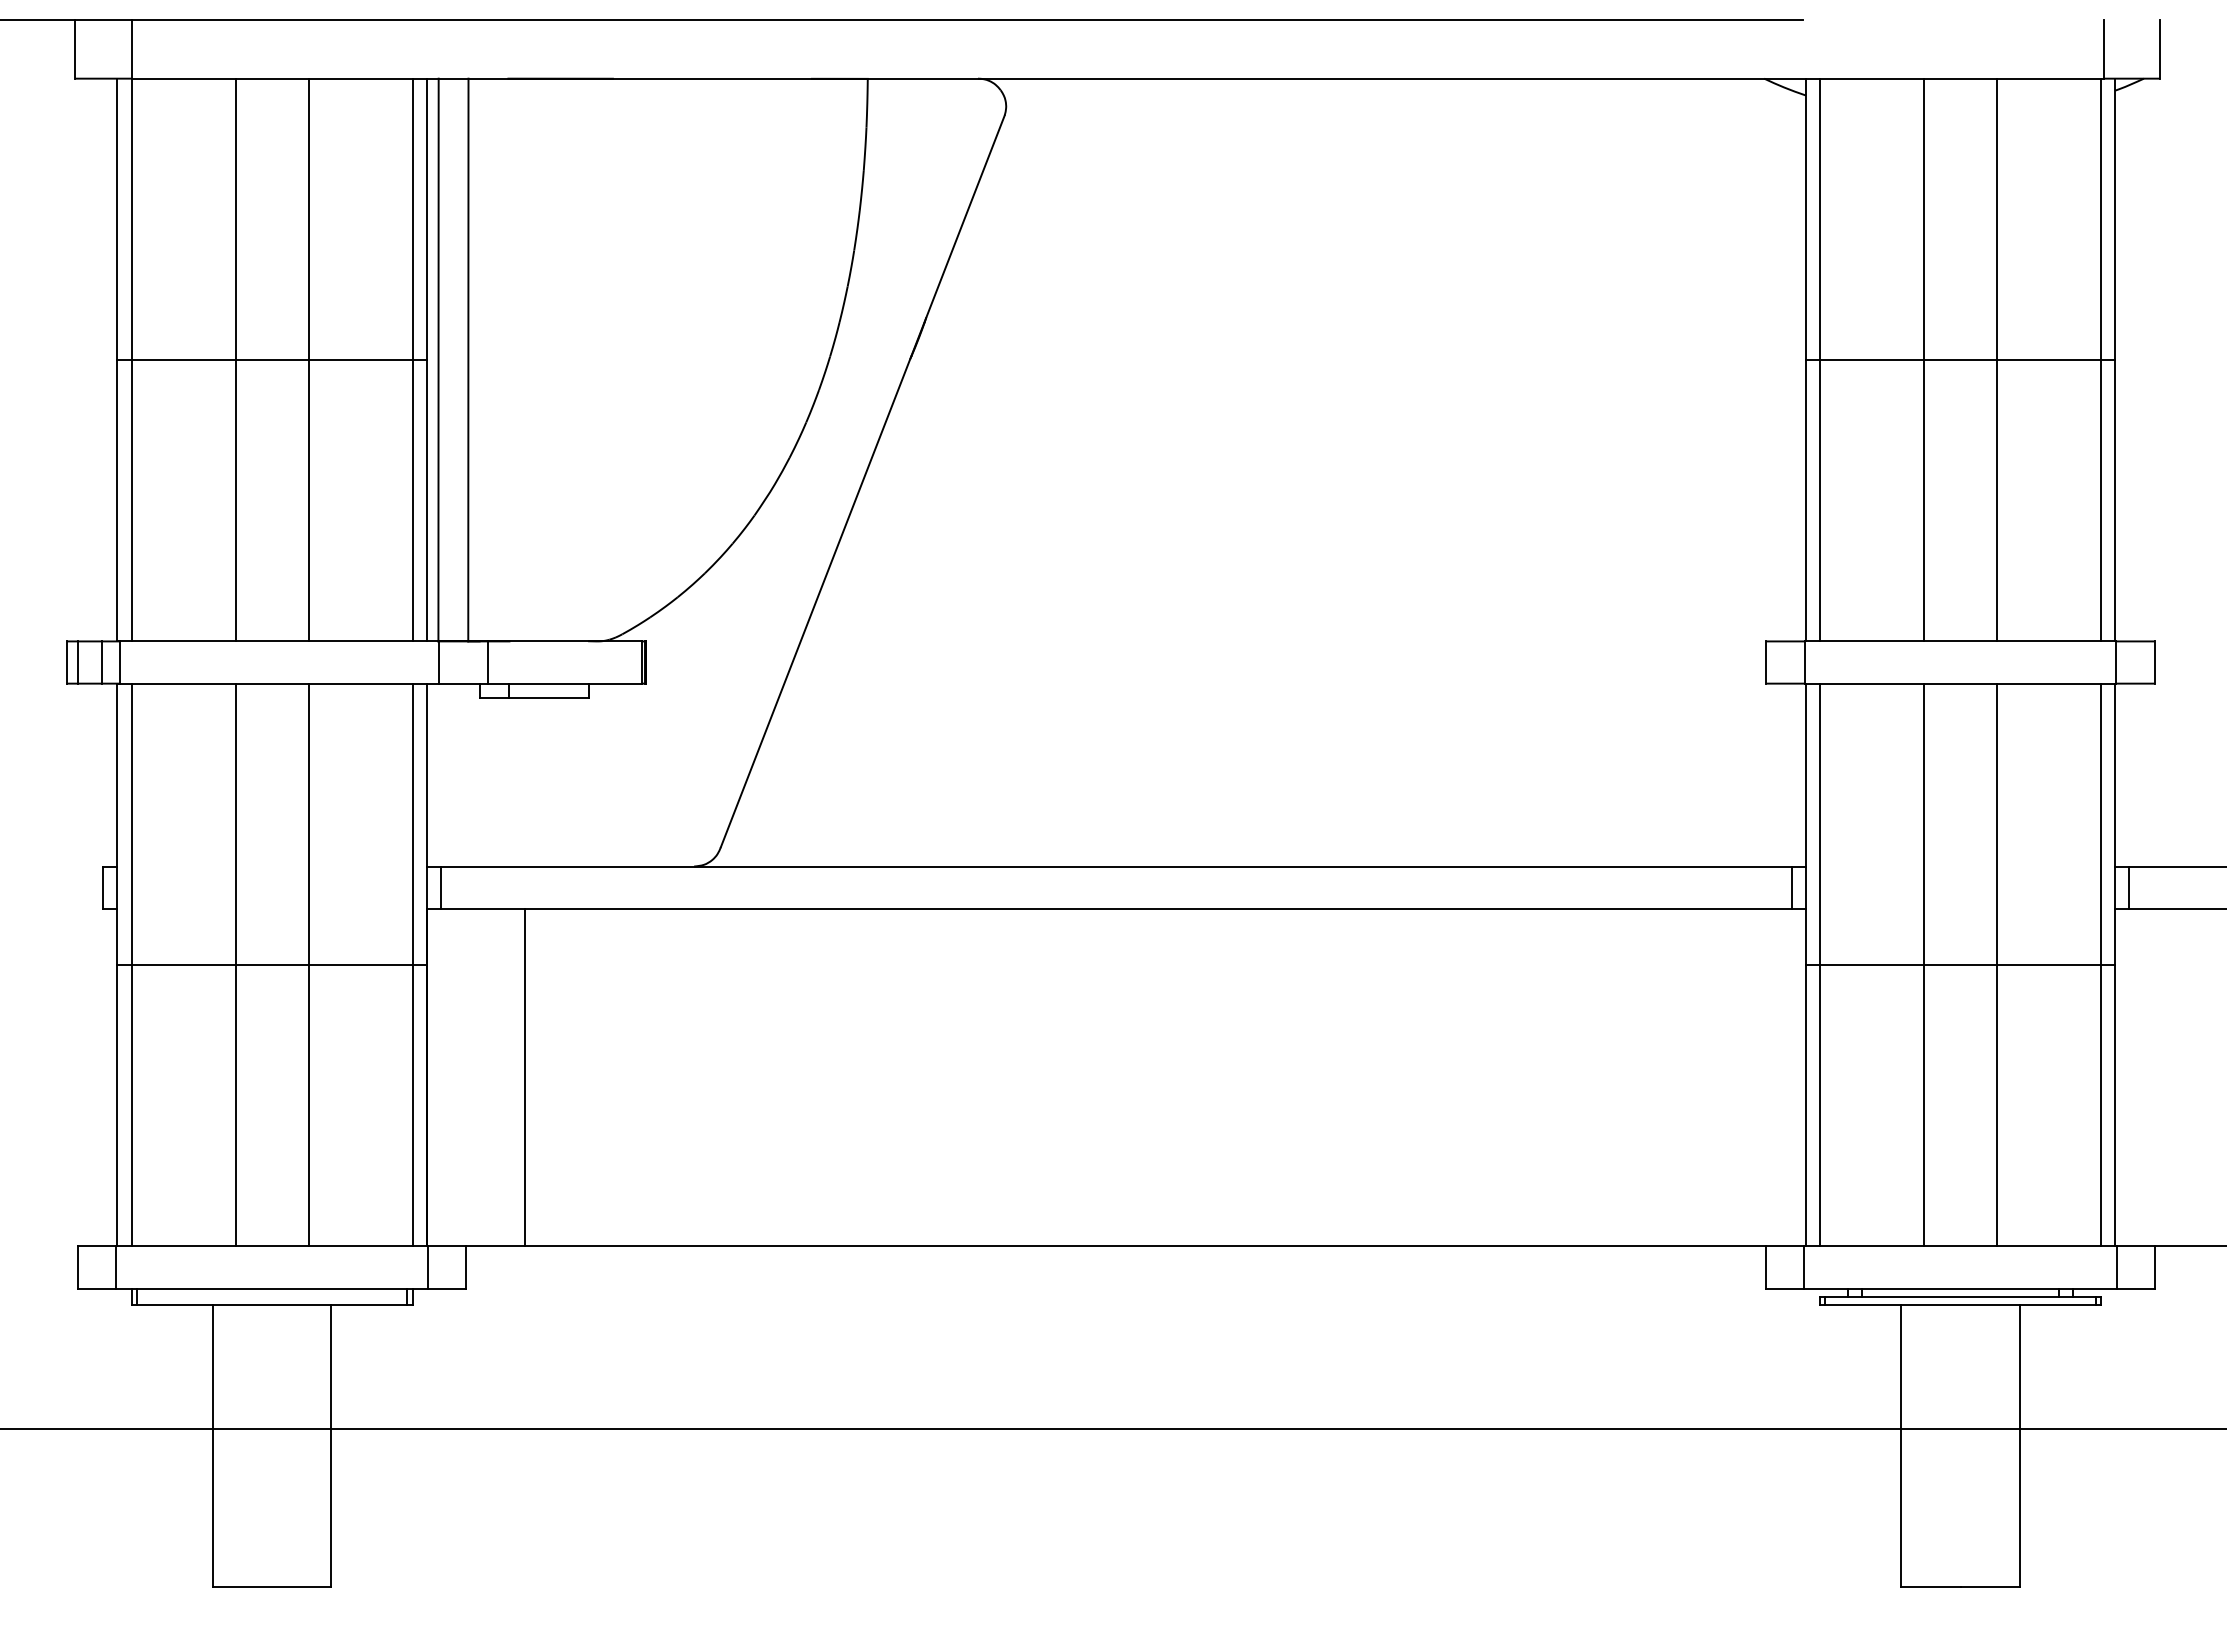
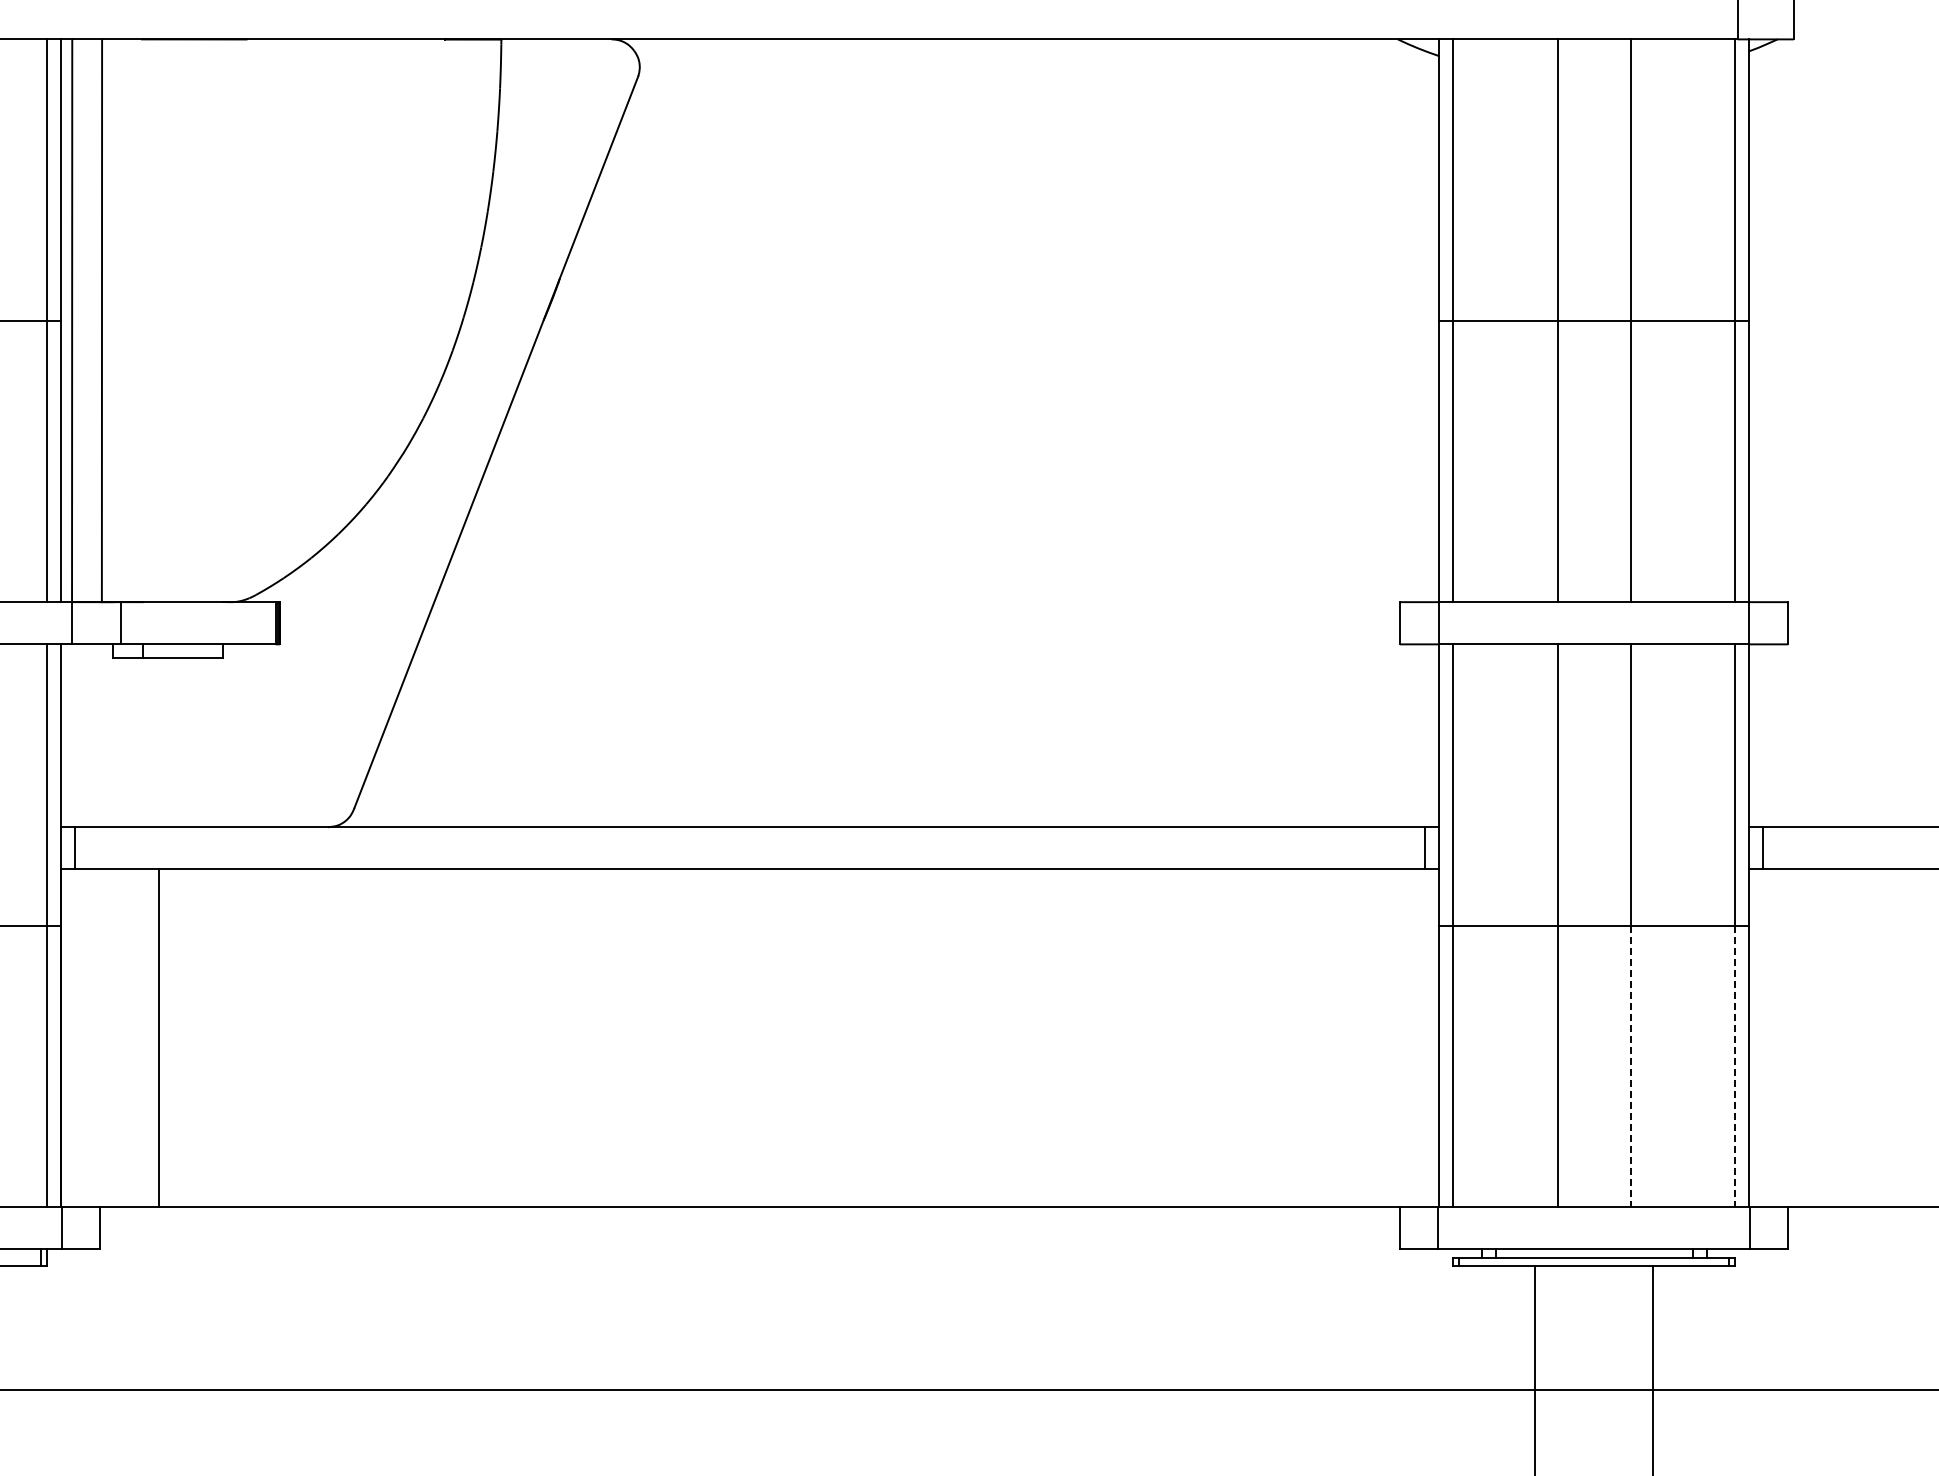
line: (1997, 1105) -> (1631, 1066), solid -> dashed
line: (2101, 1105) -> (1735, 1066), solid -> dashed

